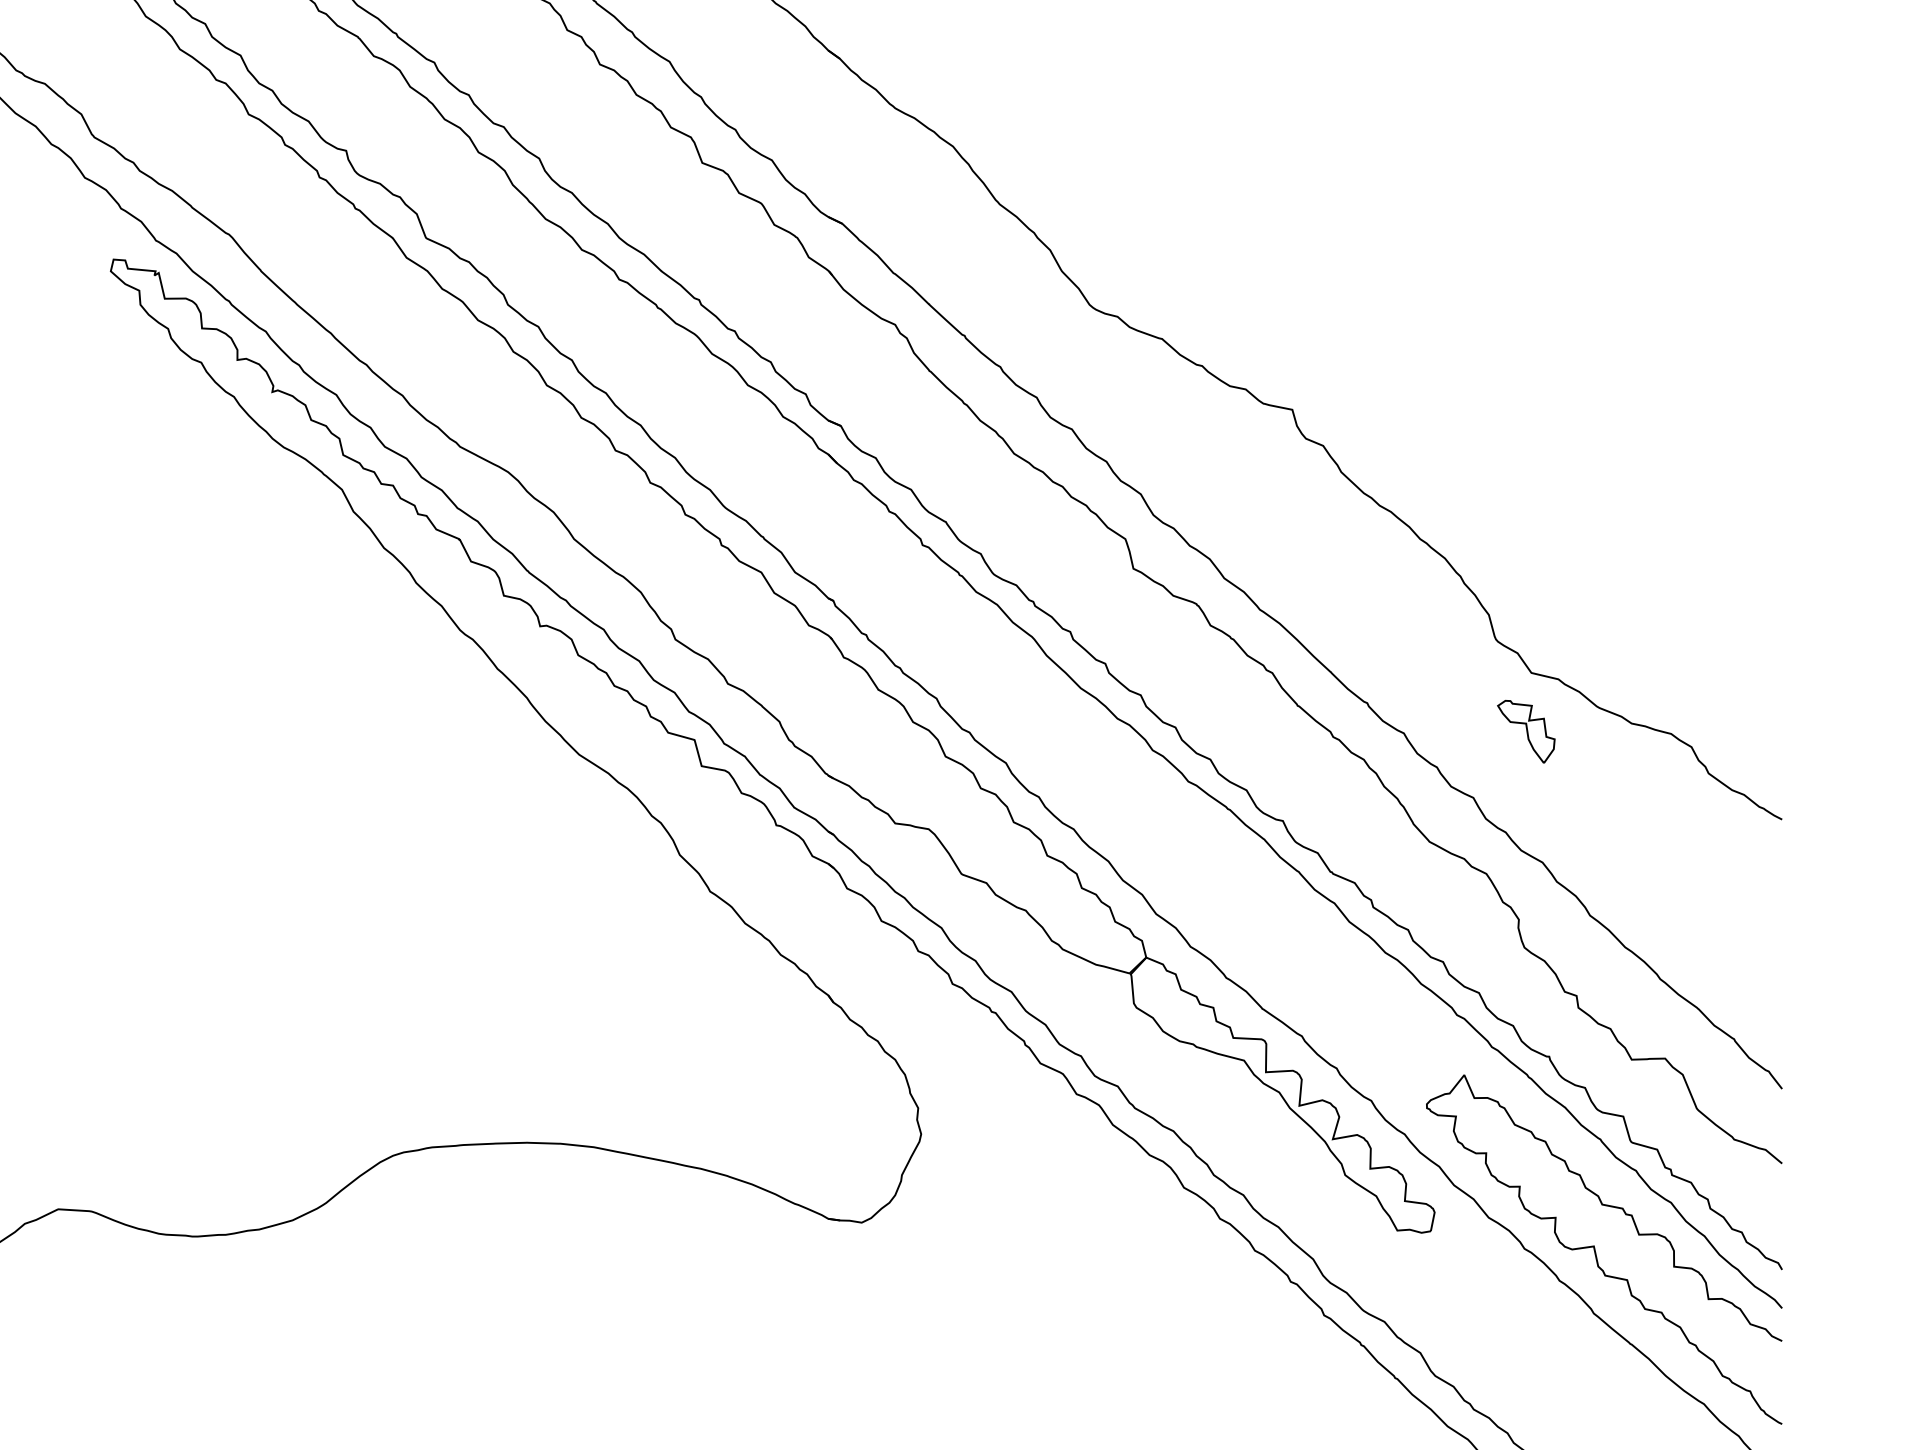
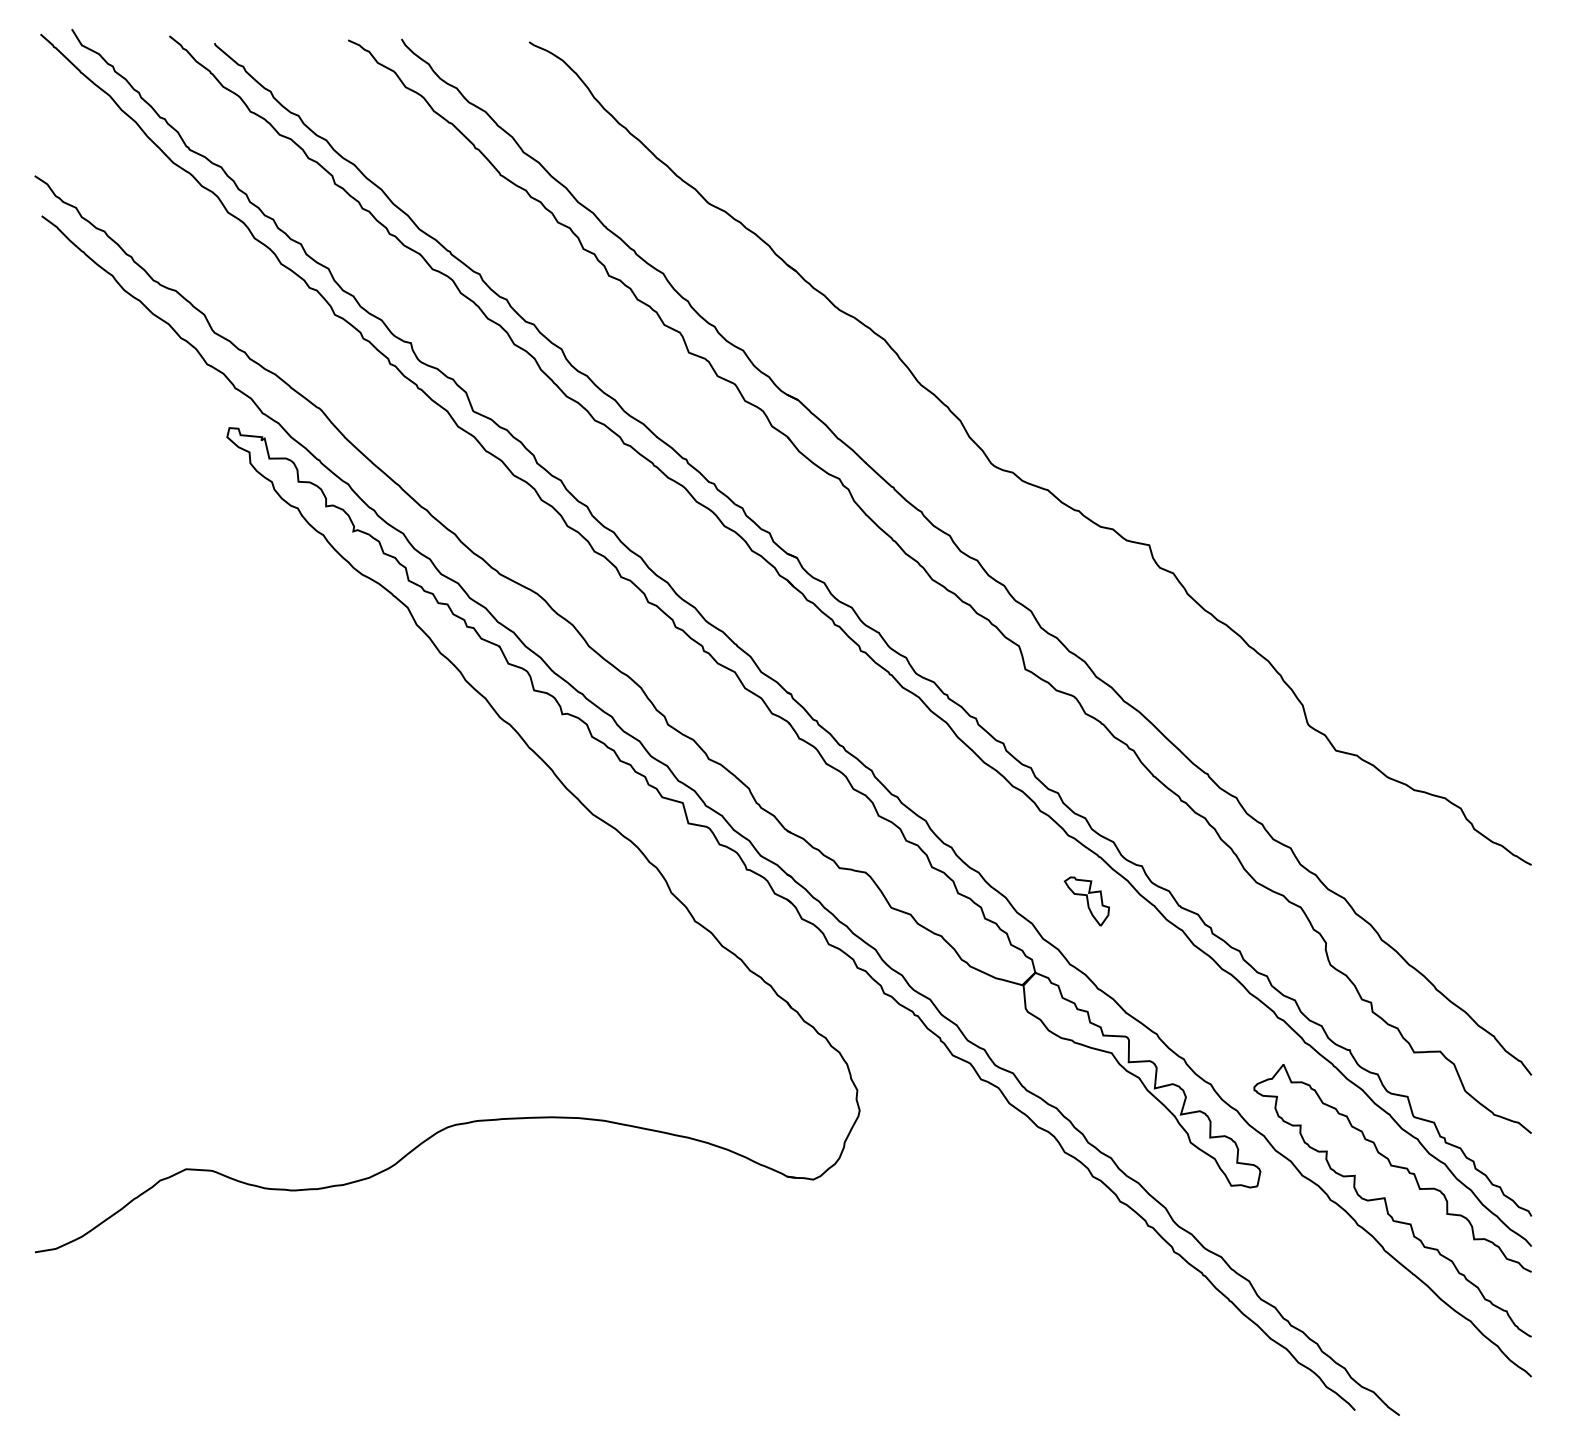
part: (1525, 731) -> (1086, 901), moved

